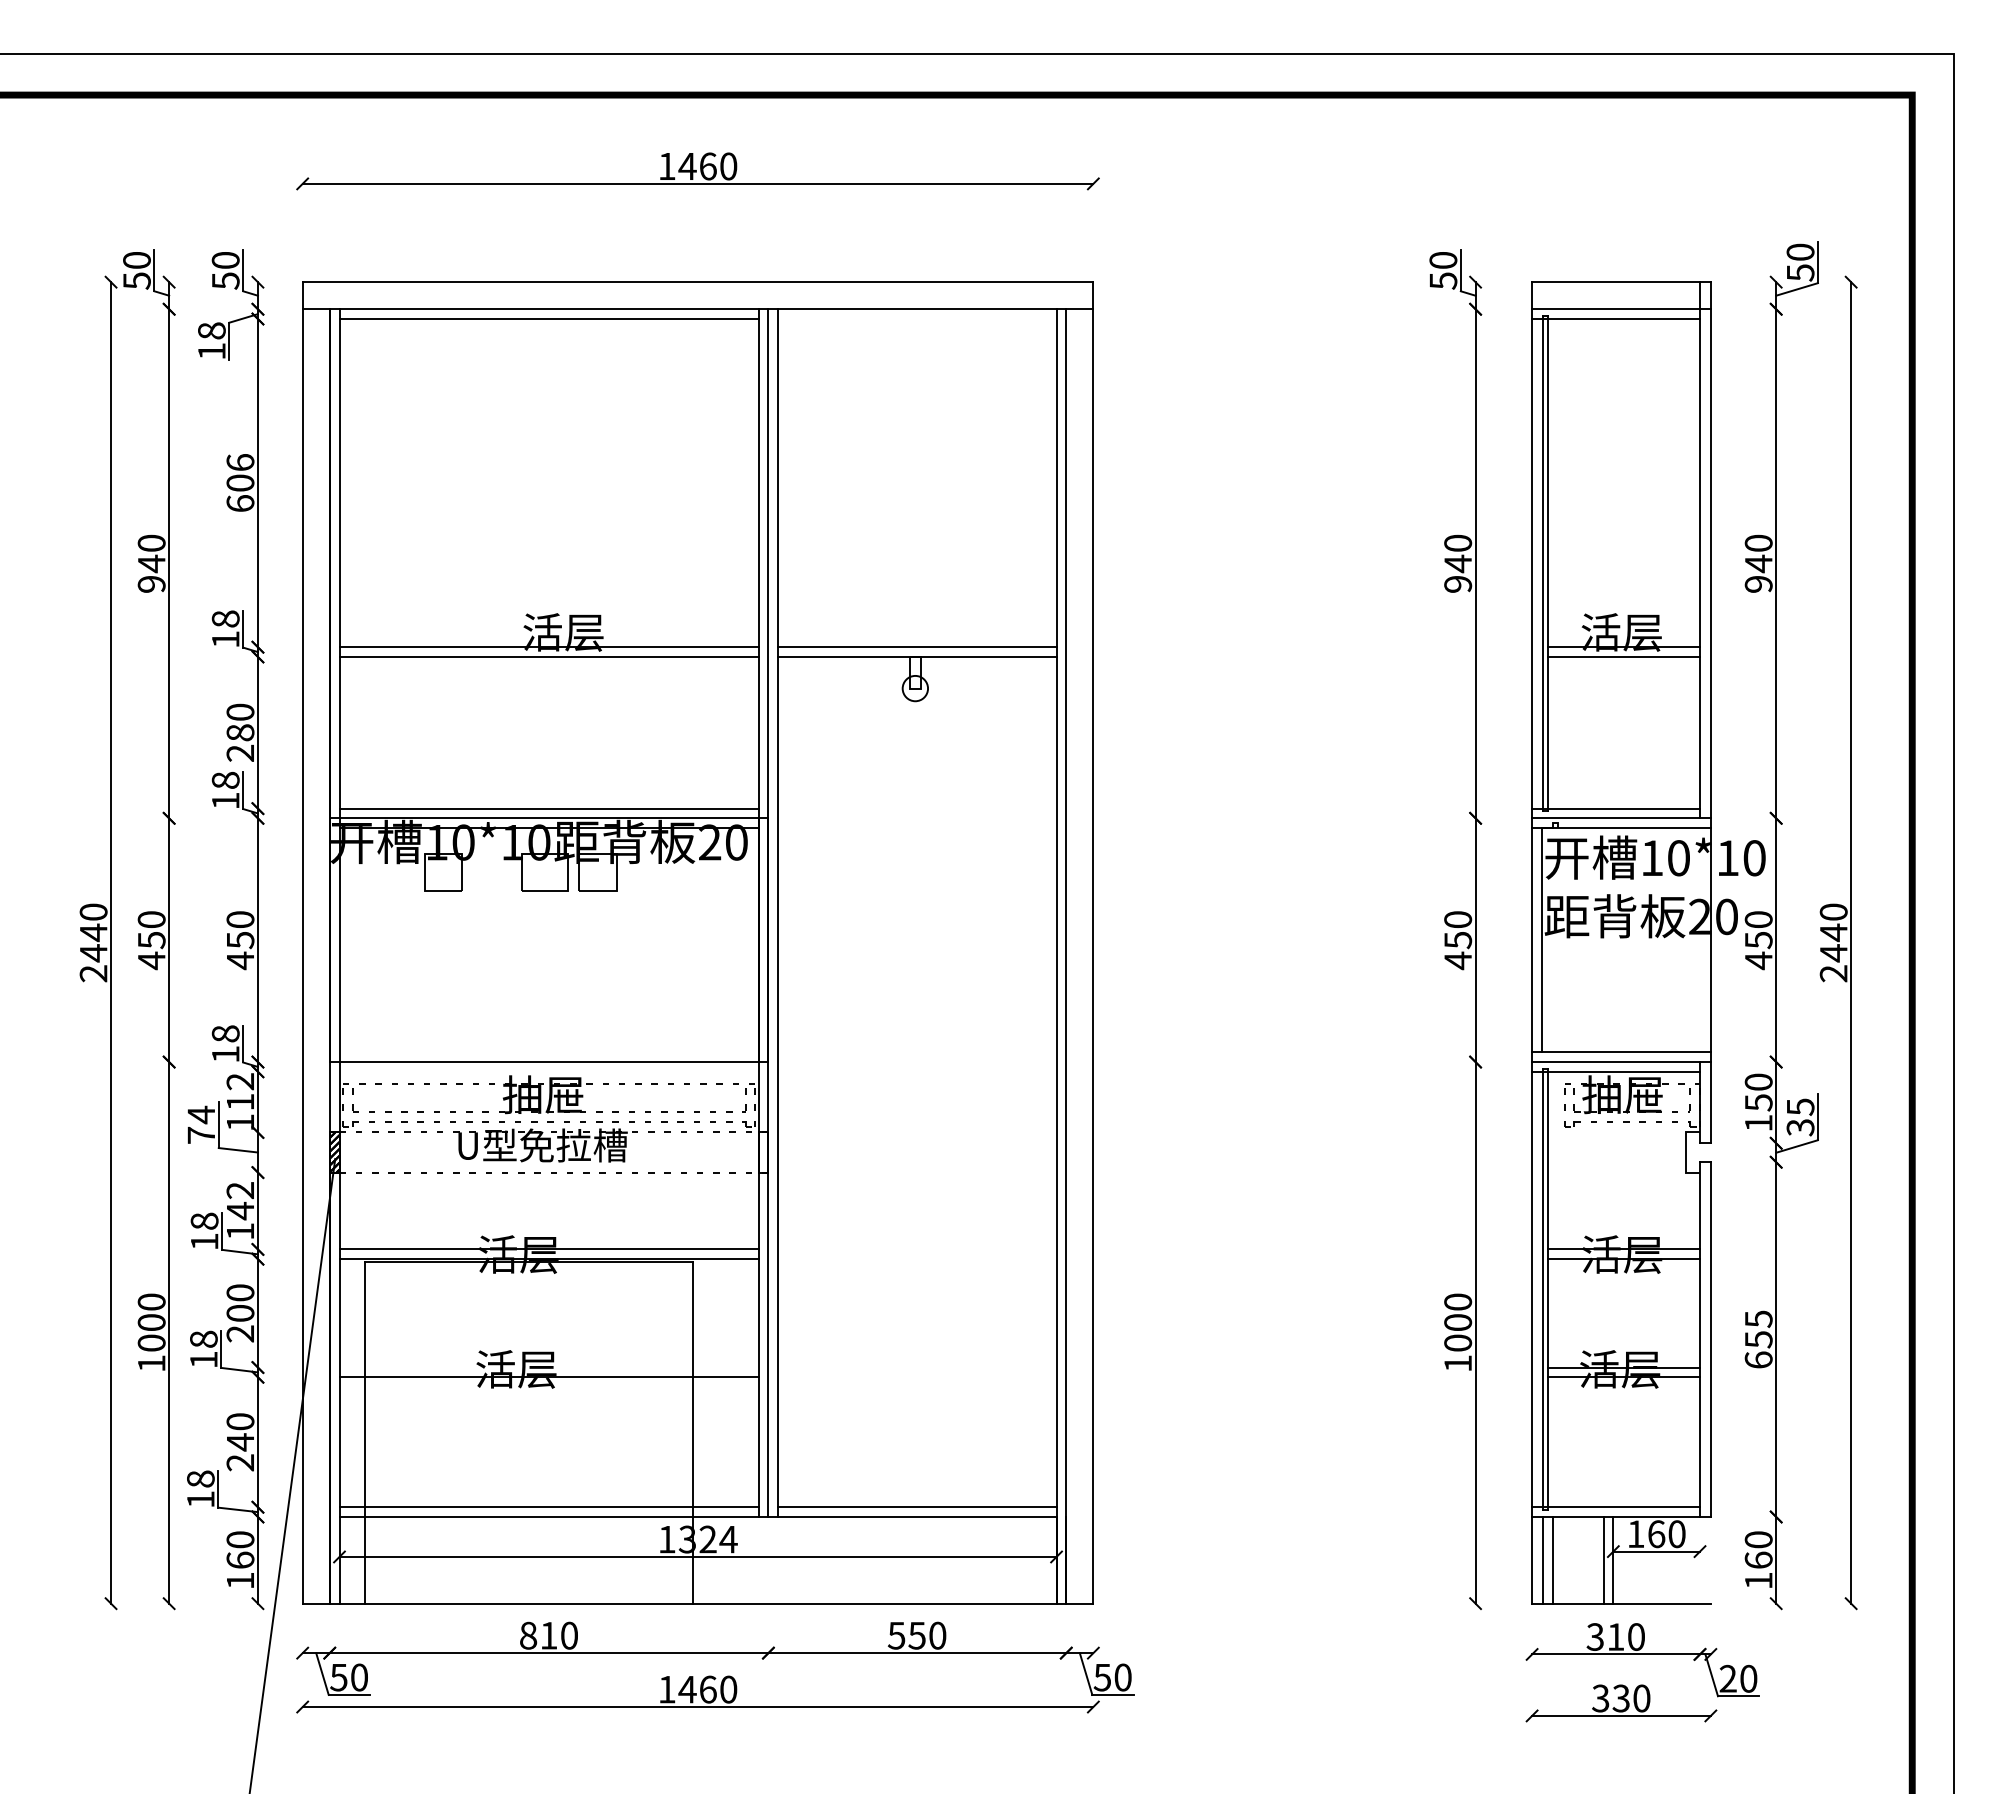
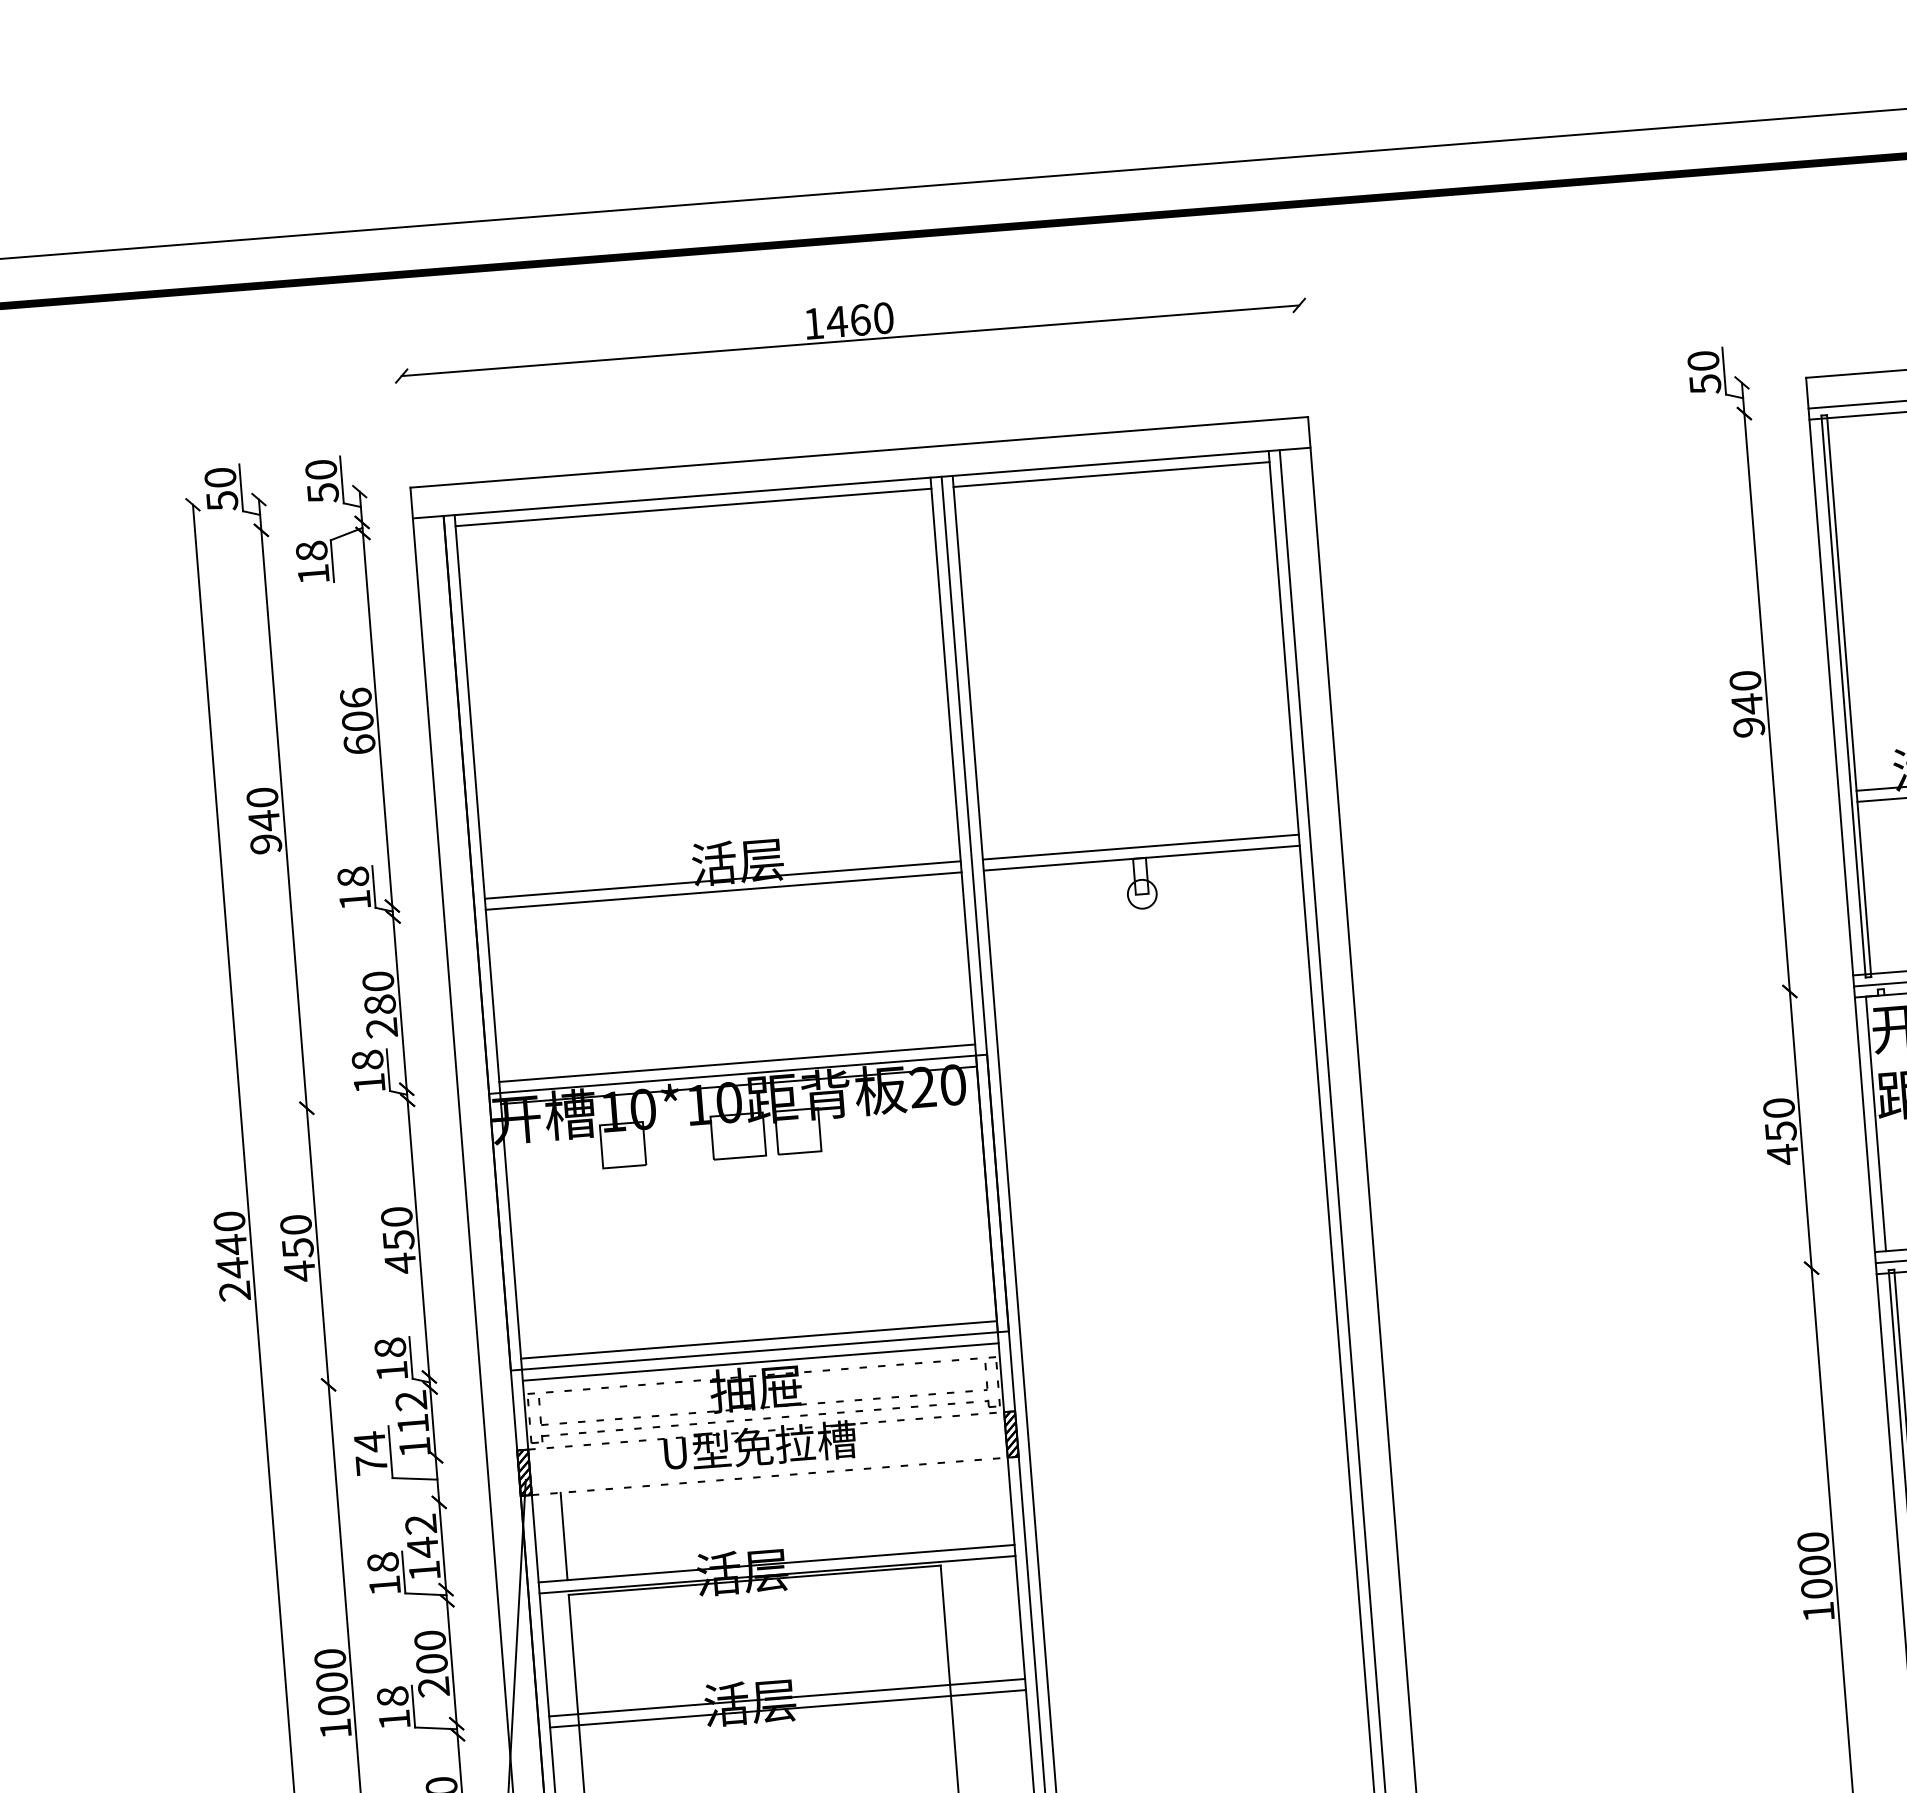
line: (917, 319) -> (1111, 475), added
line: (548, 1052) -> (758, 1340), added
line: (548, 1071) -> (760, 1361), added
hatch: (763, 1152) -> (1011, 1434), added
line: (364, 1210) -> (563, 1535), added
line: (548, 1367) -> (786, 1697), added

